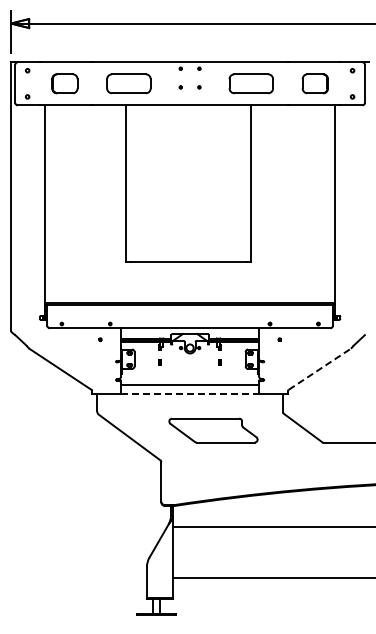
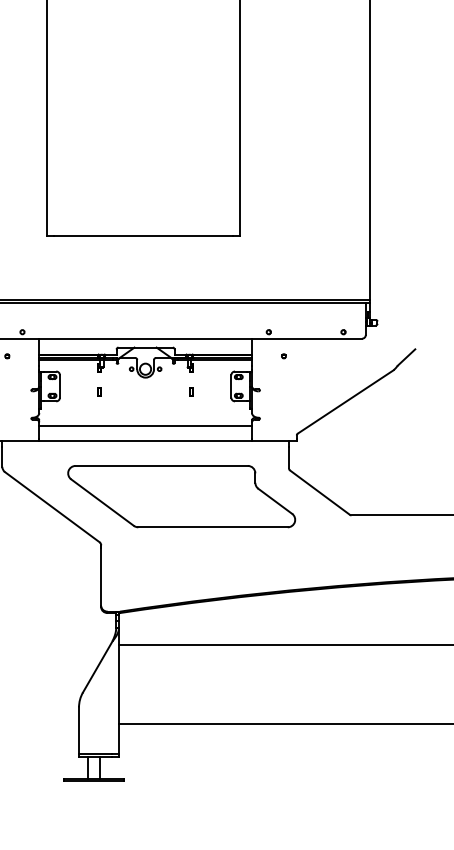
line: (320, 368) -> (346, 400), dashed -> solid
line: (190, 394) -> (146, 440), dashed -> solid
part: (213, 430) -> (181, 496), size x1.67

